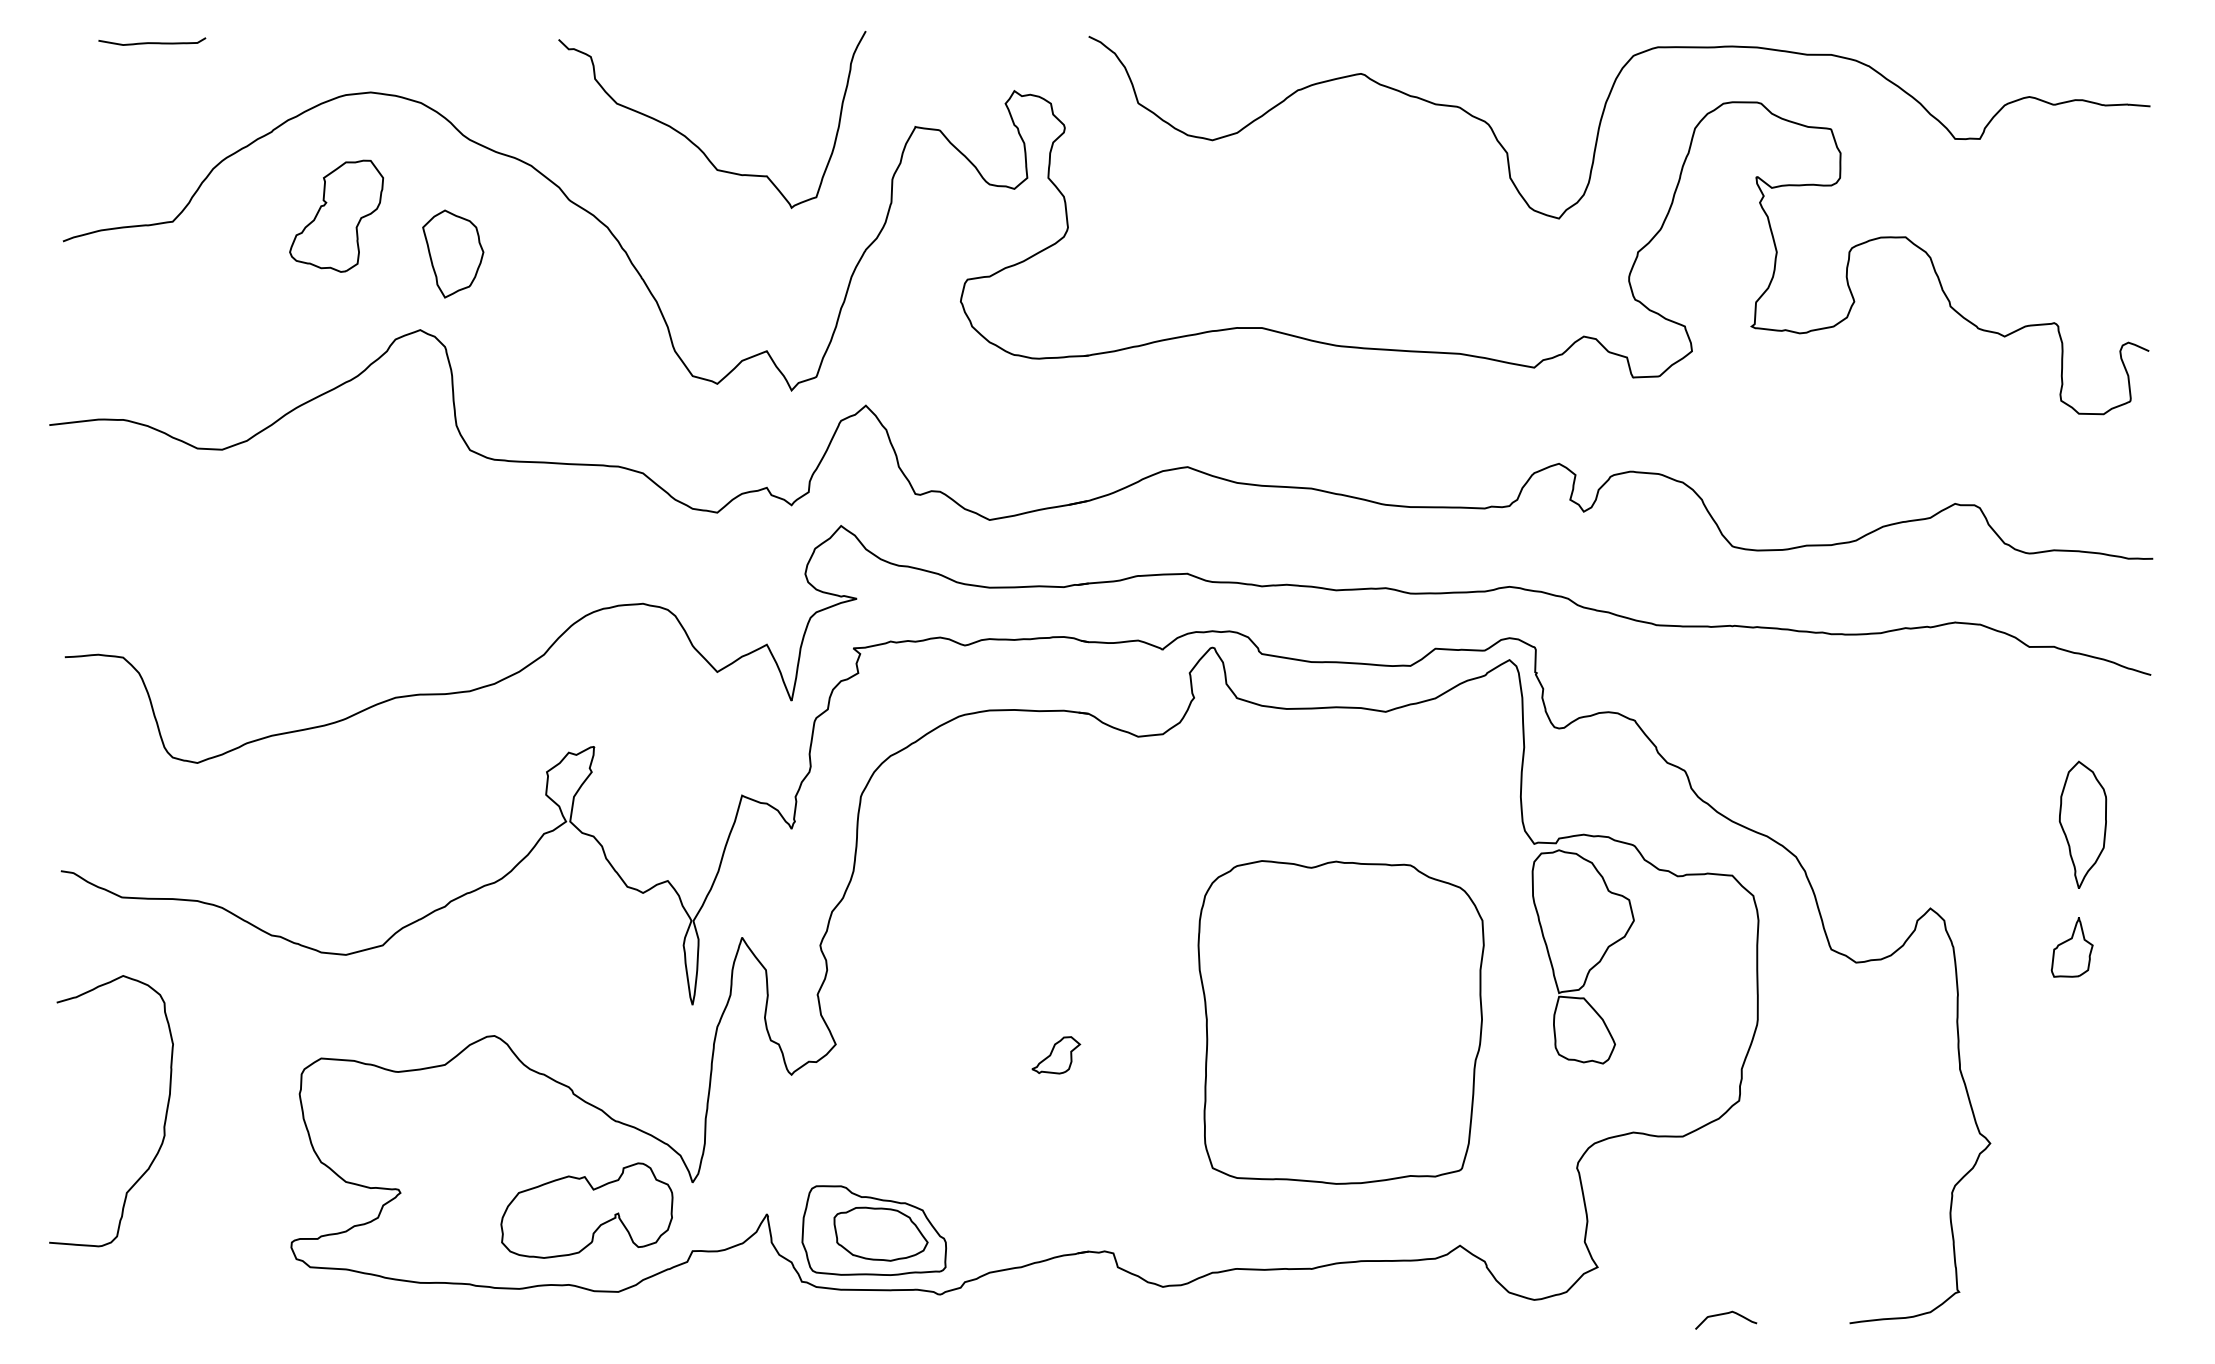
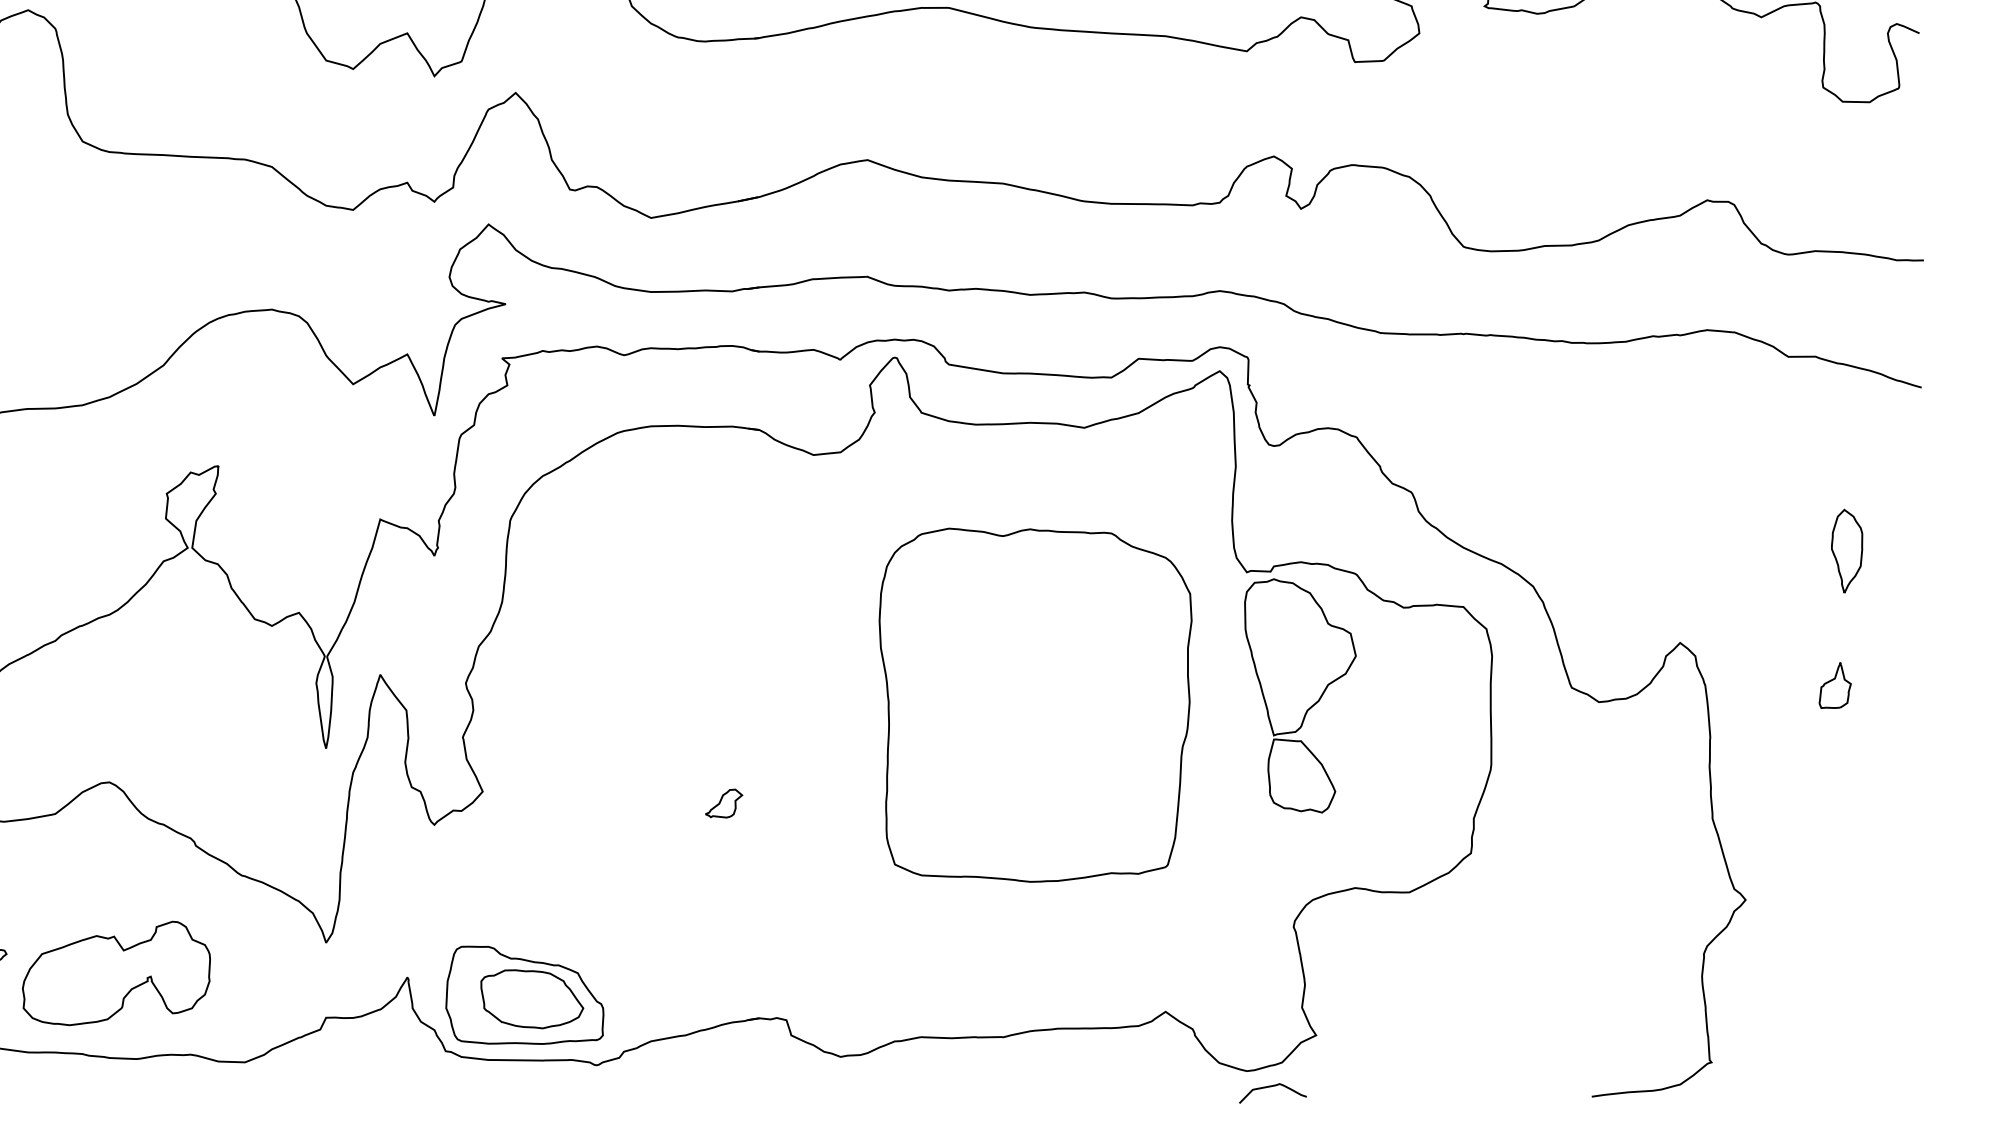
part: (2082, 824) -> (1846, 551), size x0.6
part: (2071, 947) -> (1834, 685), size x0.7
part: (1340, 1022) -> (1034, 705), moved
part: (1056, 1055) -> (724, 803), size x0.7
part: (586, 1210) -> (115, 973), moved
curve: (1726, 1314) -> (1273, 1087), moved

